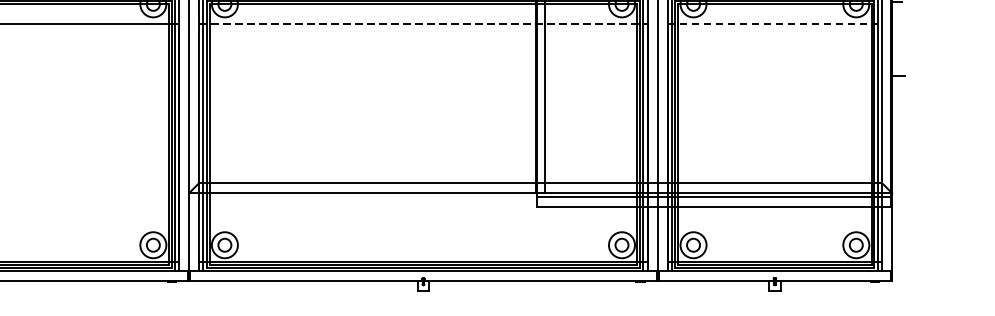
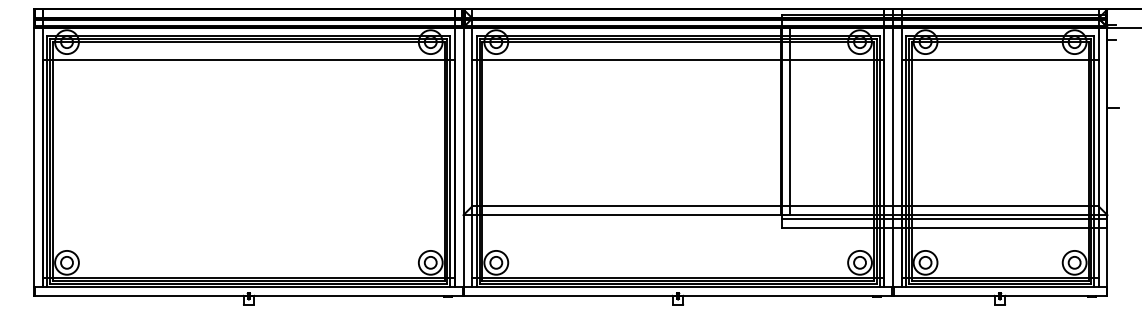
line: (423, 24) -> (678, 60), dashed -> solid
line: (775, 24) -> (1000, 60), dashed -> solid

